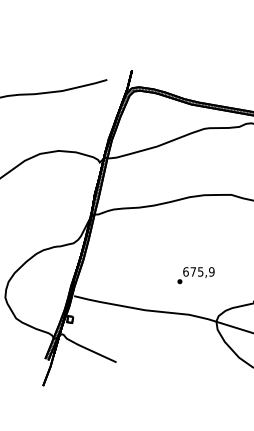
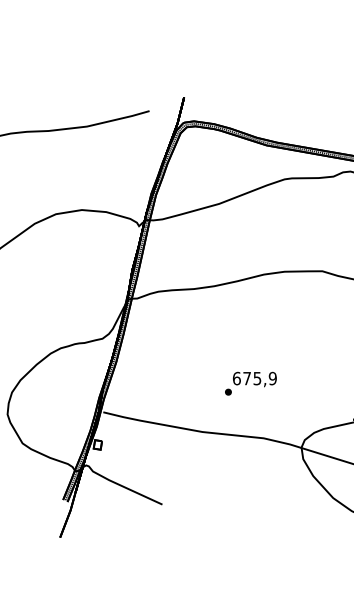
text: (195, 275) -> (250, 383), moved

